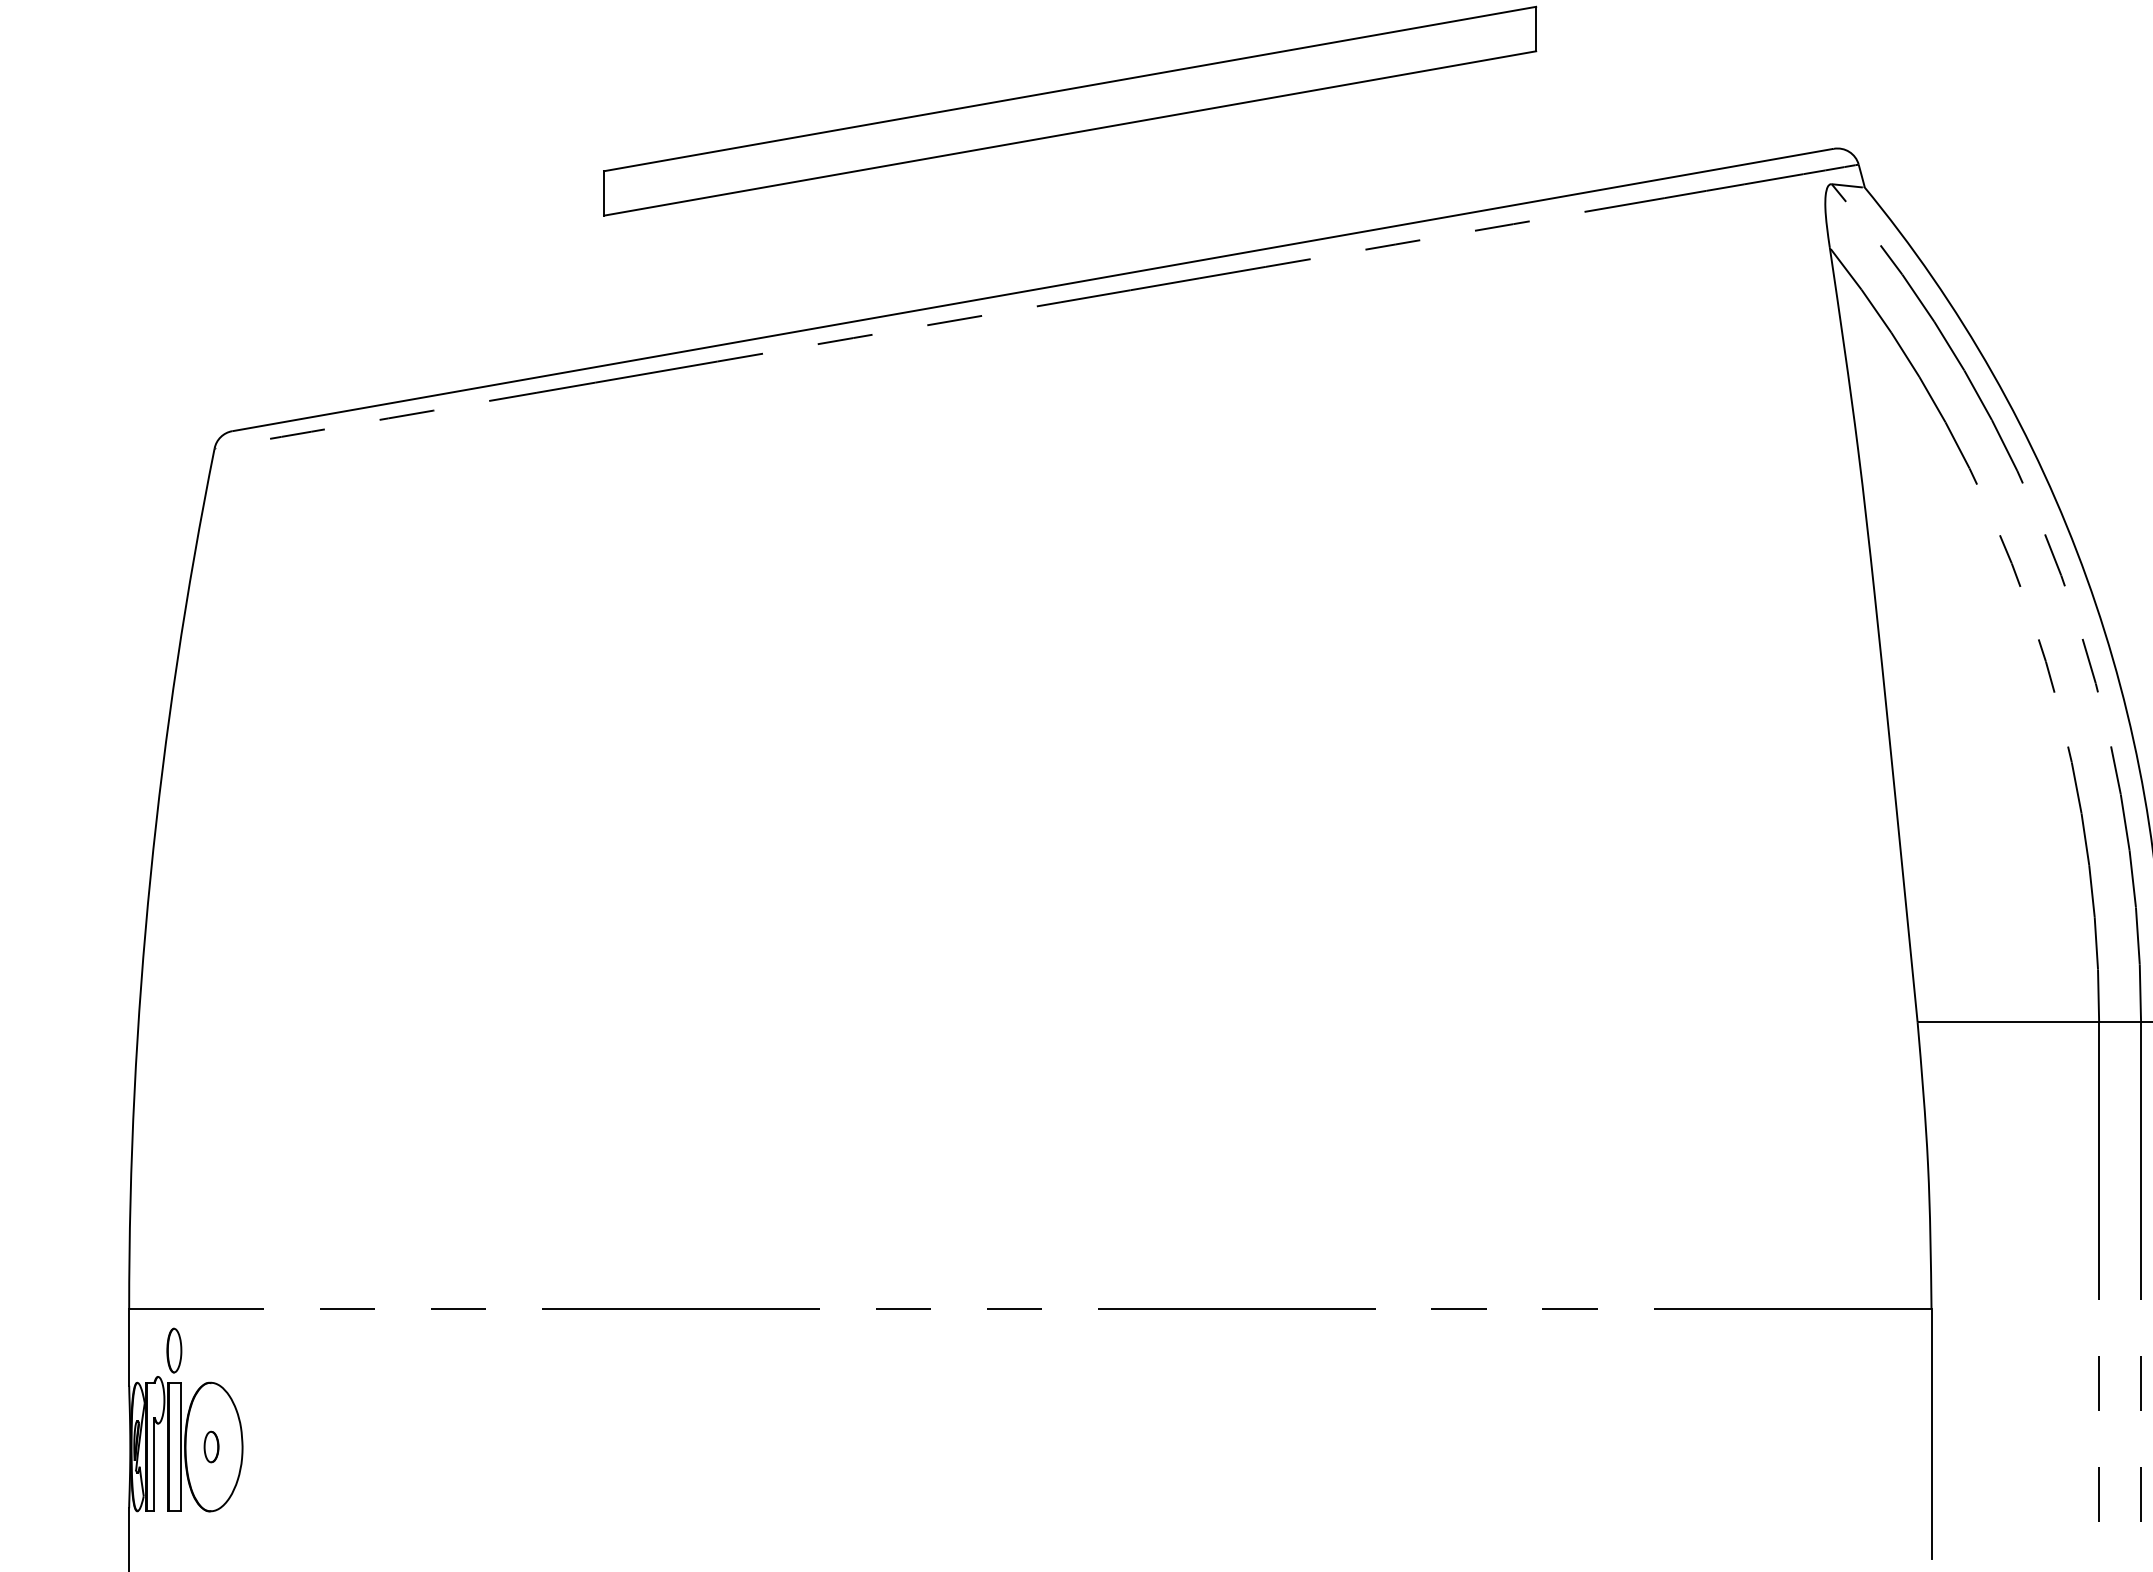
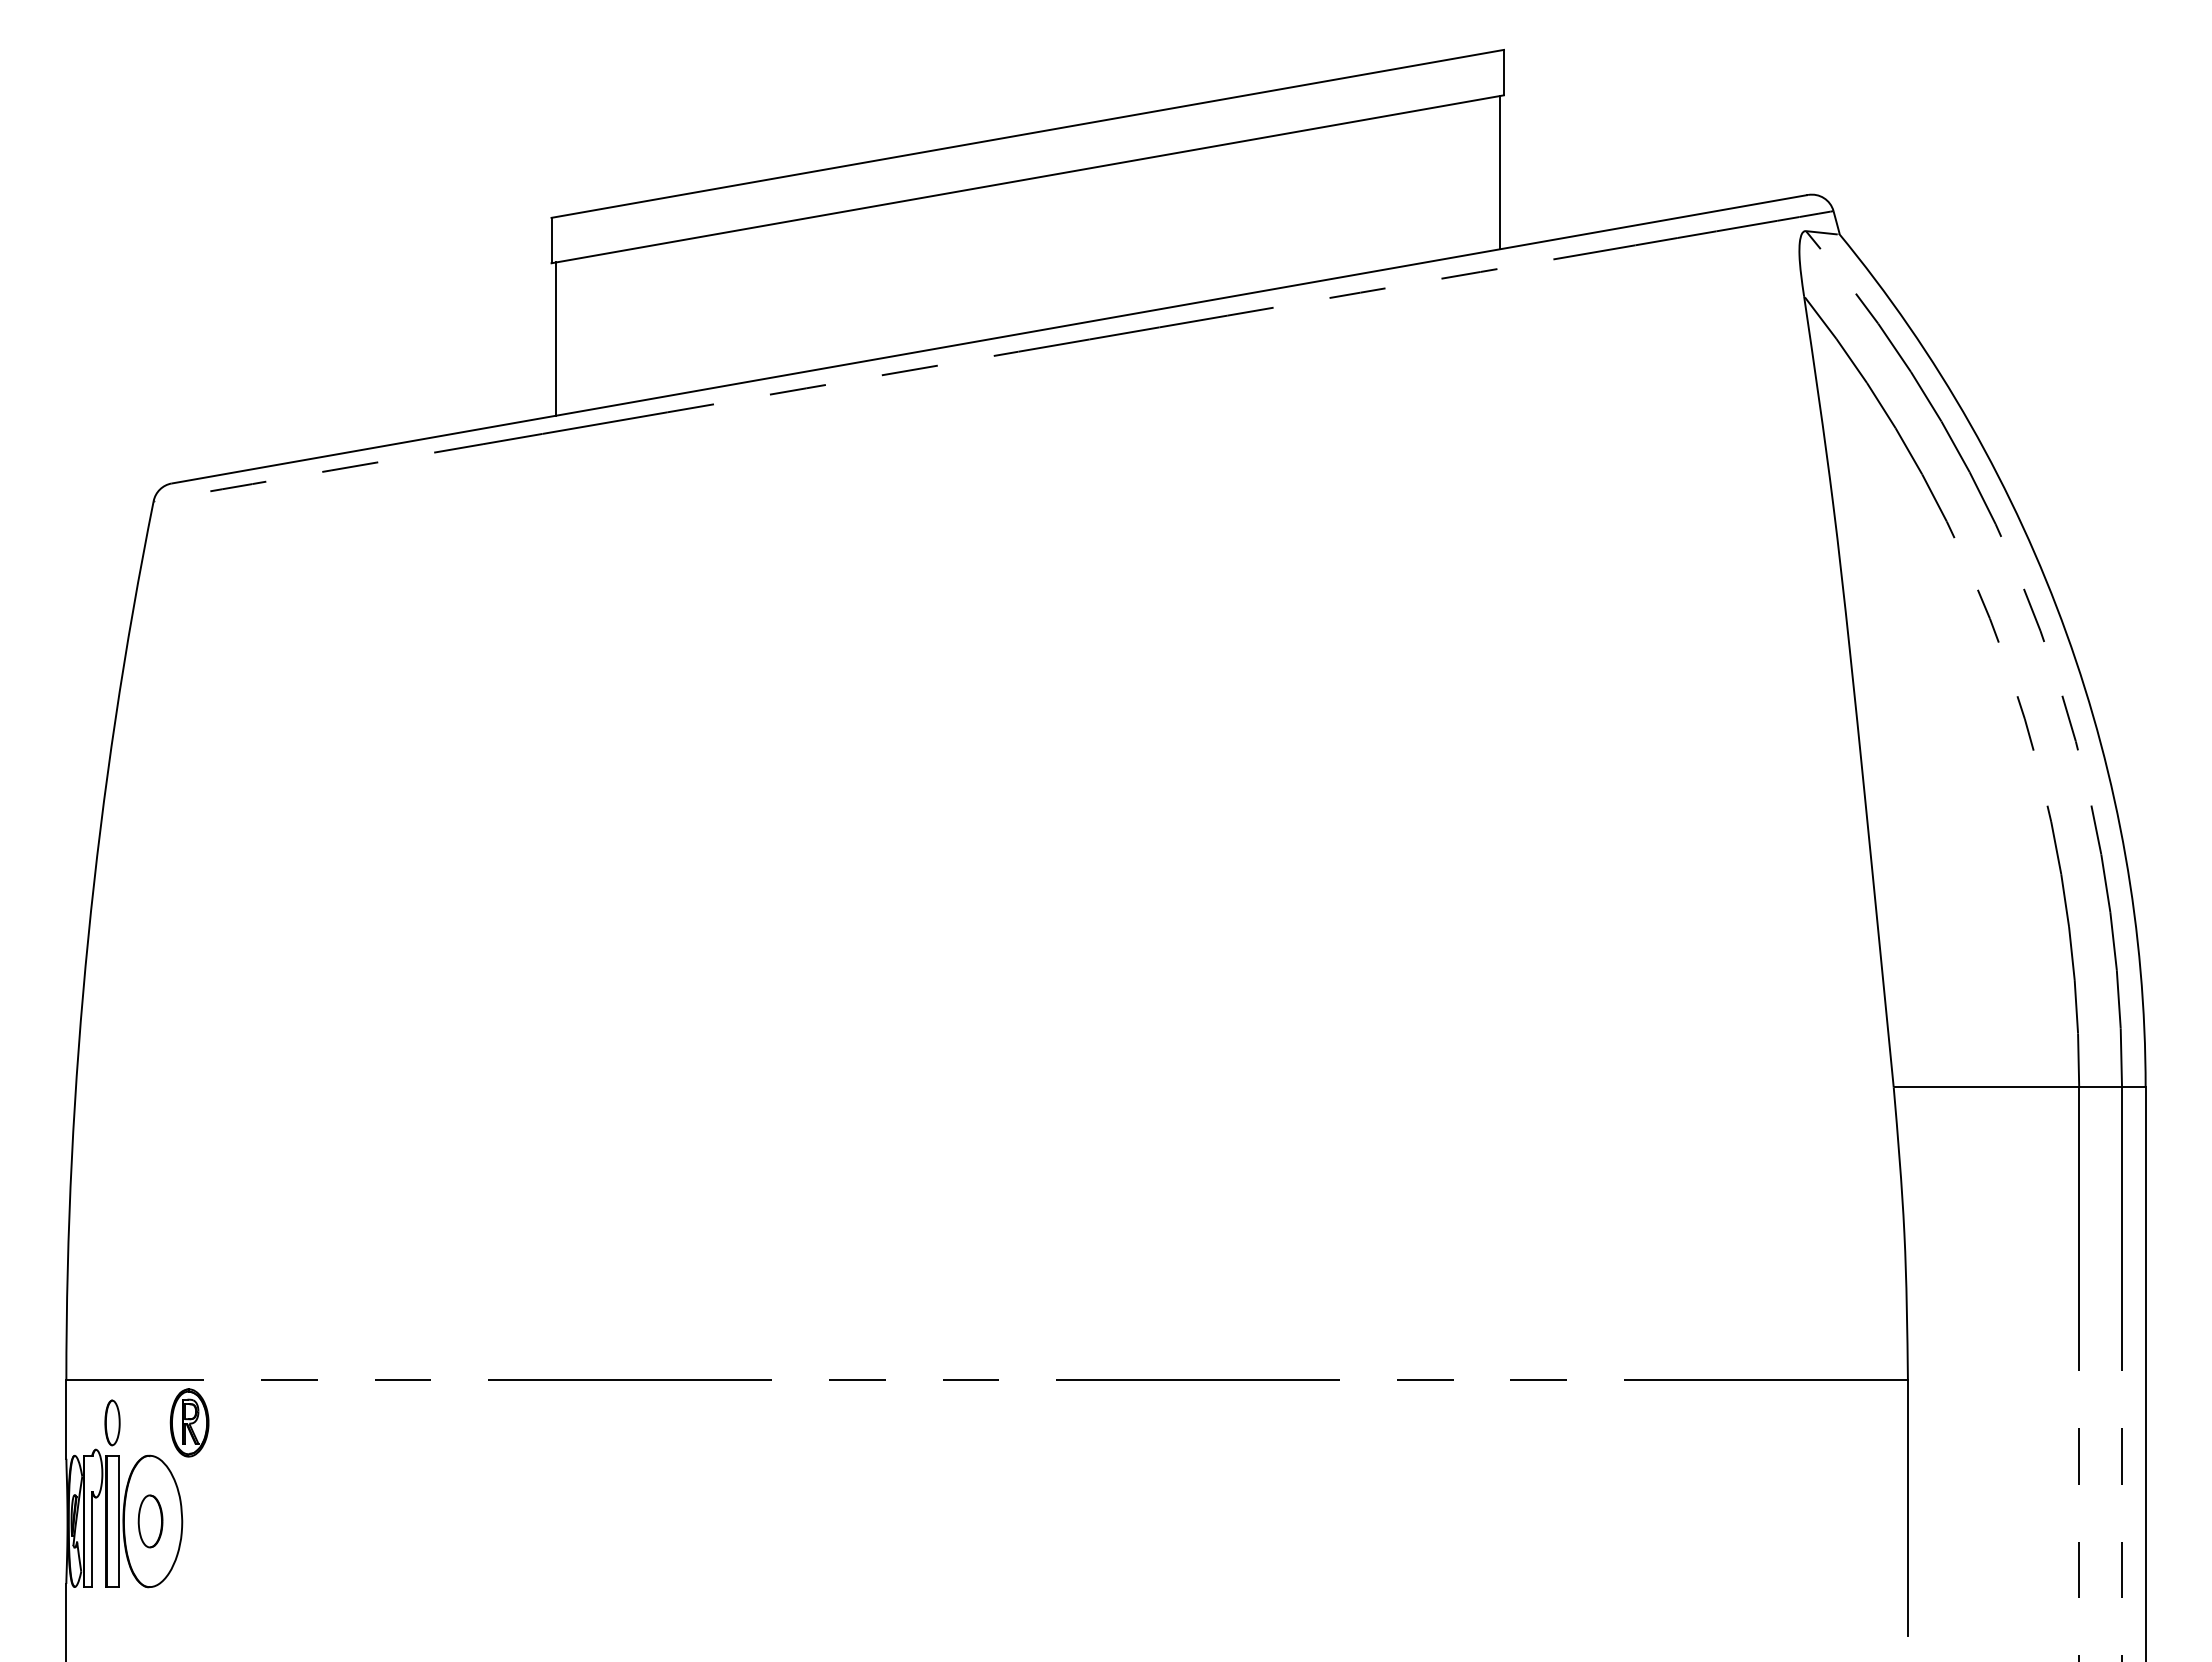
line: (1531, 126) -> (1499, 172), added
line: (608, 289) -> (556, 338), added
part: (249, 1350) -> (189, 1422), added
part: (211, 1447) -> (150, 1521), size x1.67

